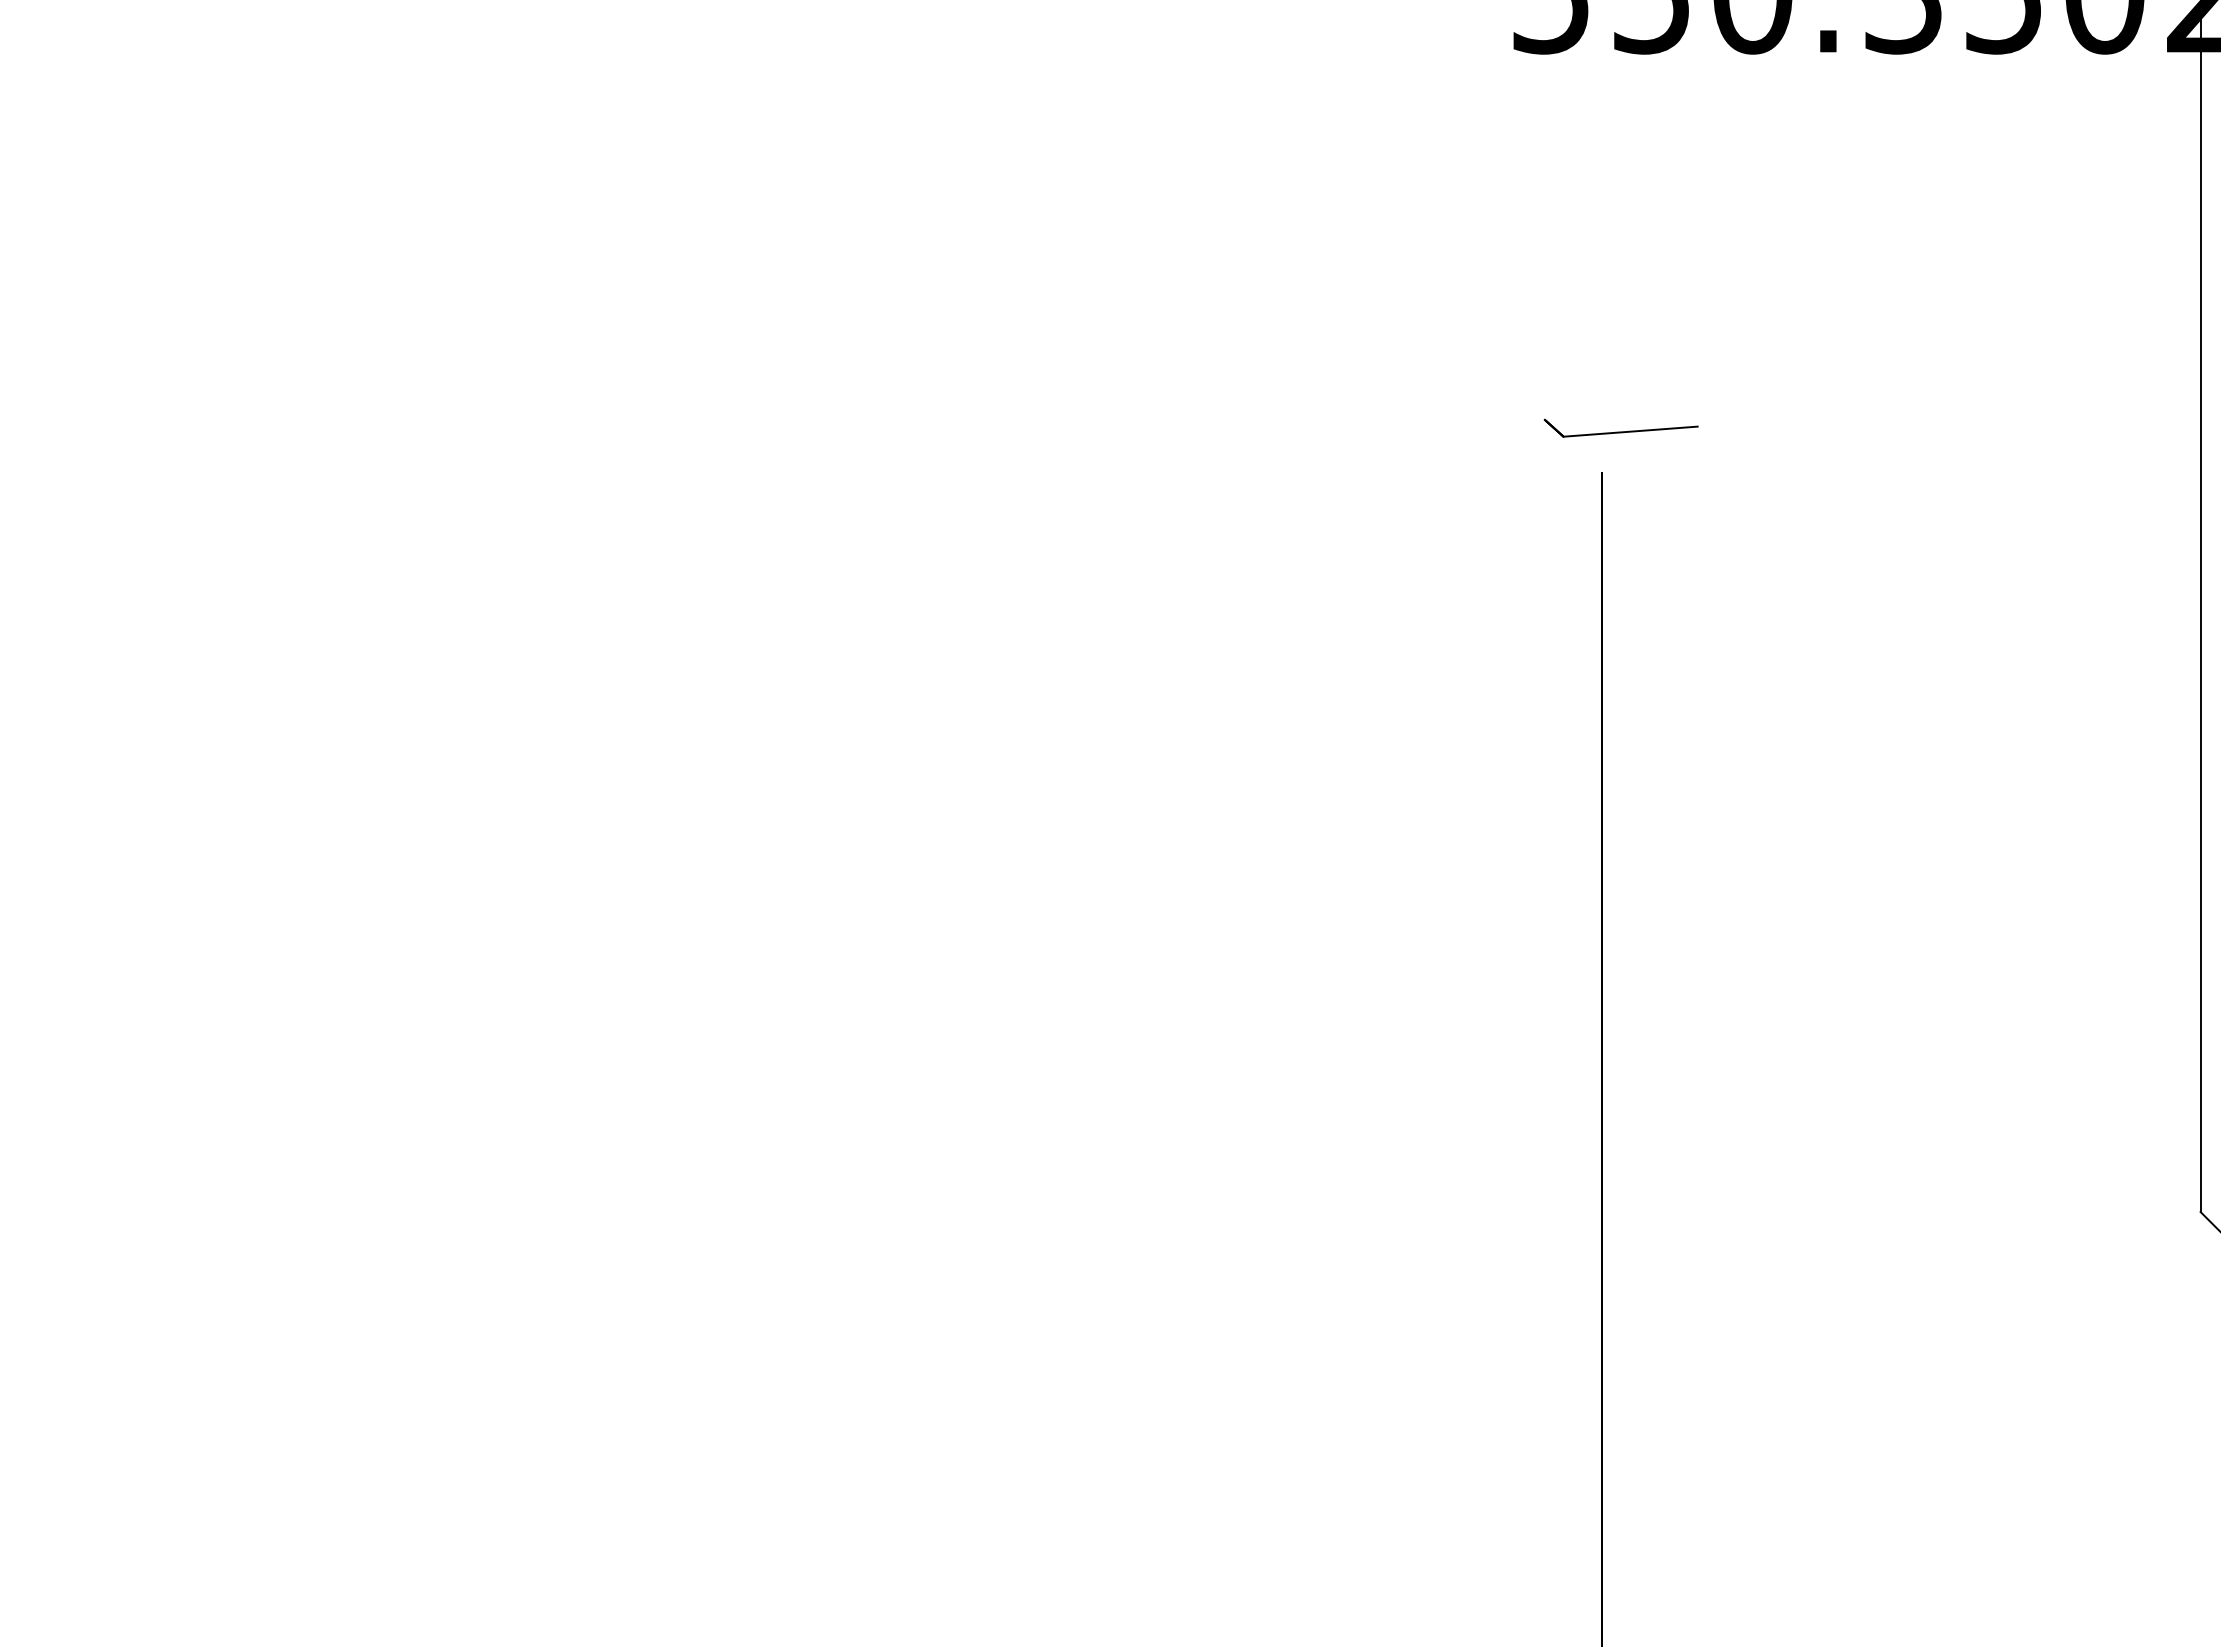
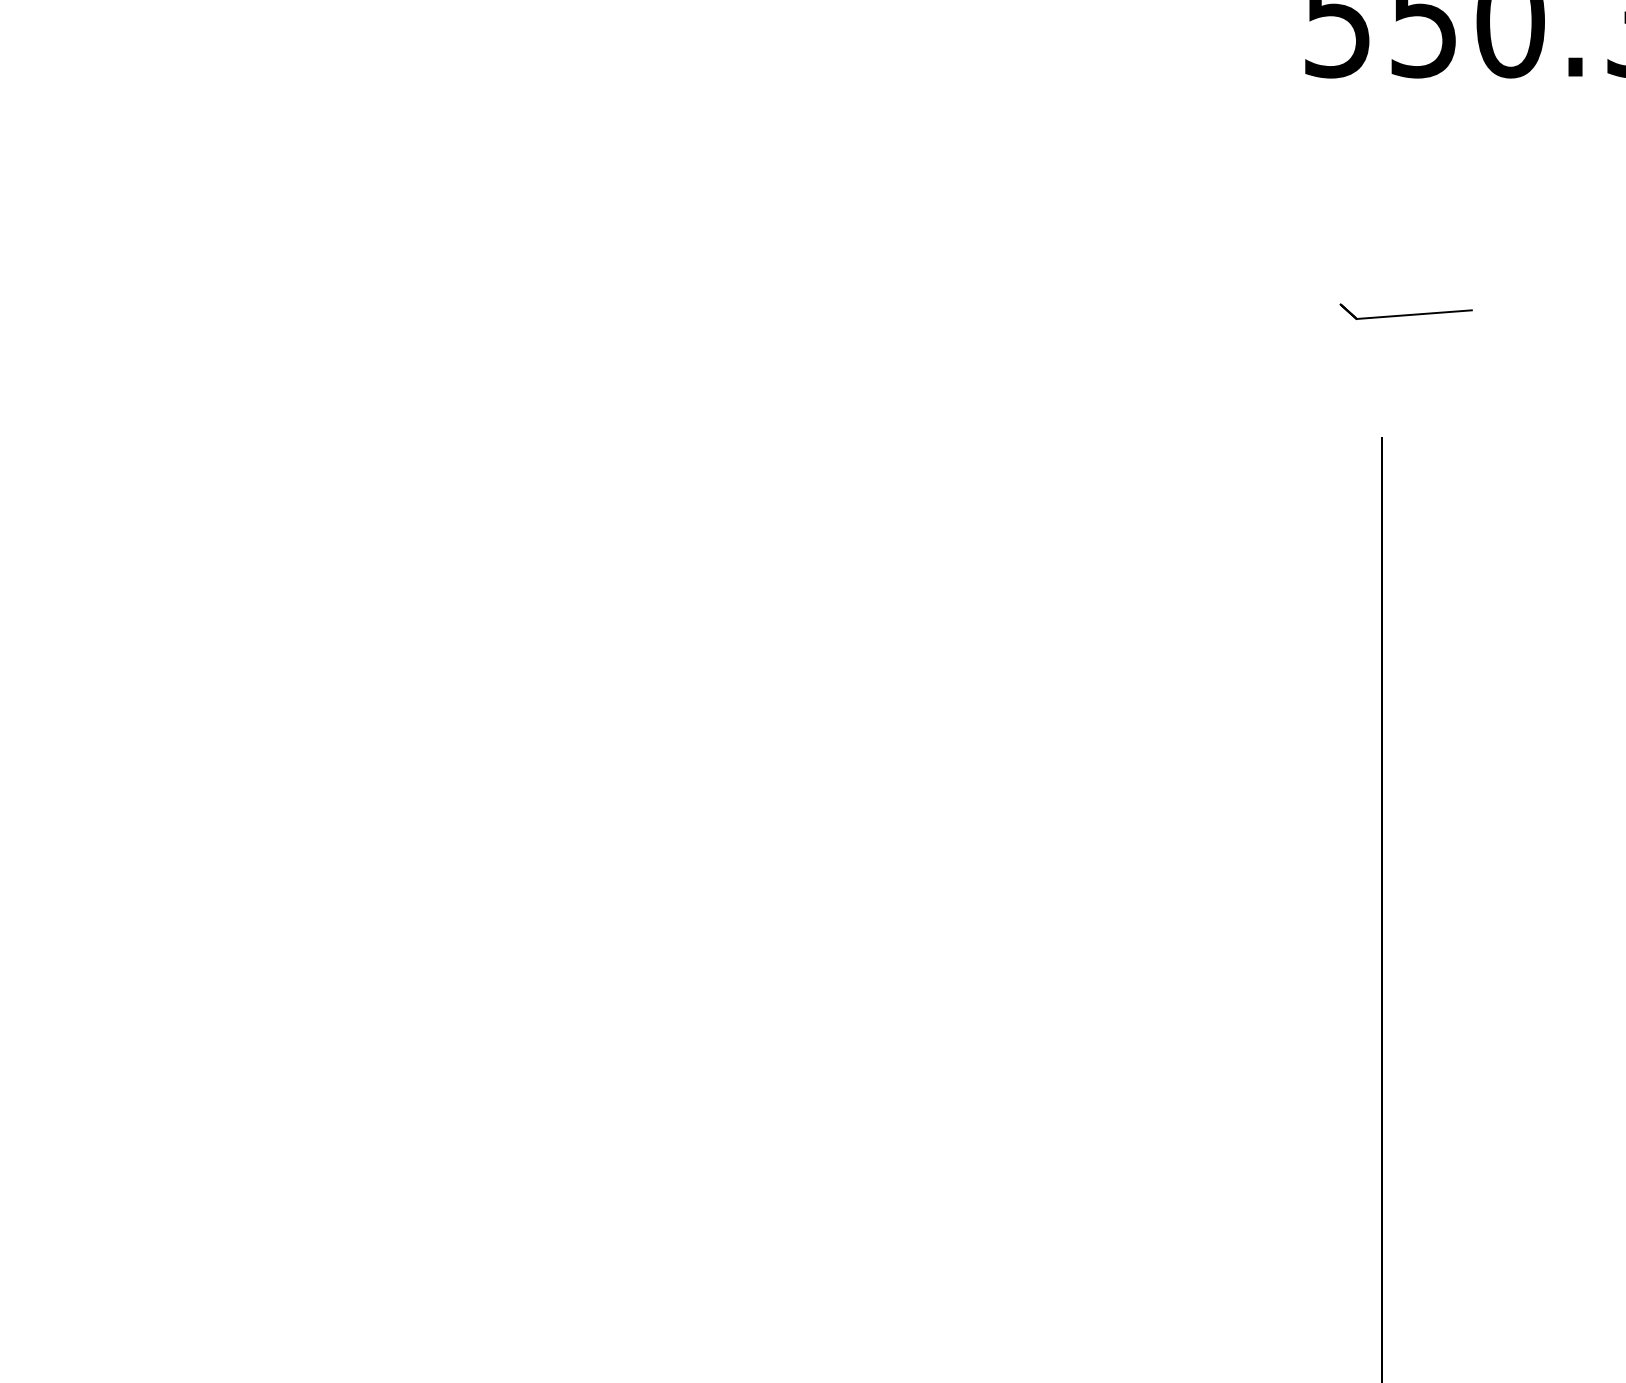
part: (1620, 427) -> (1405, 311), moved

